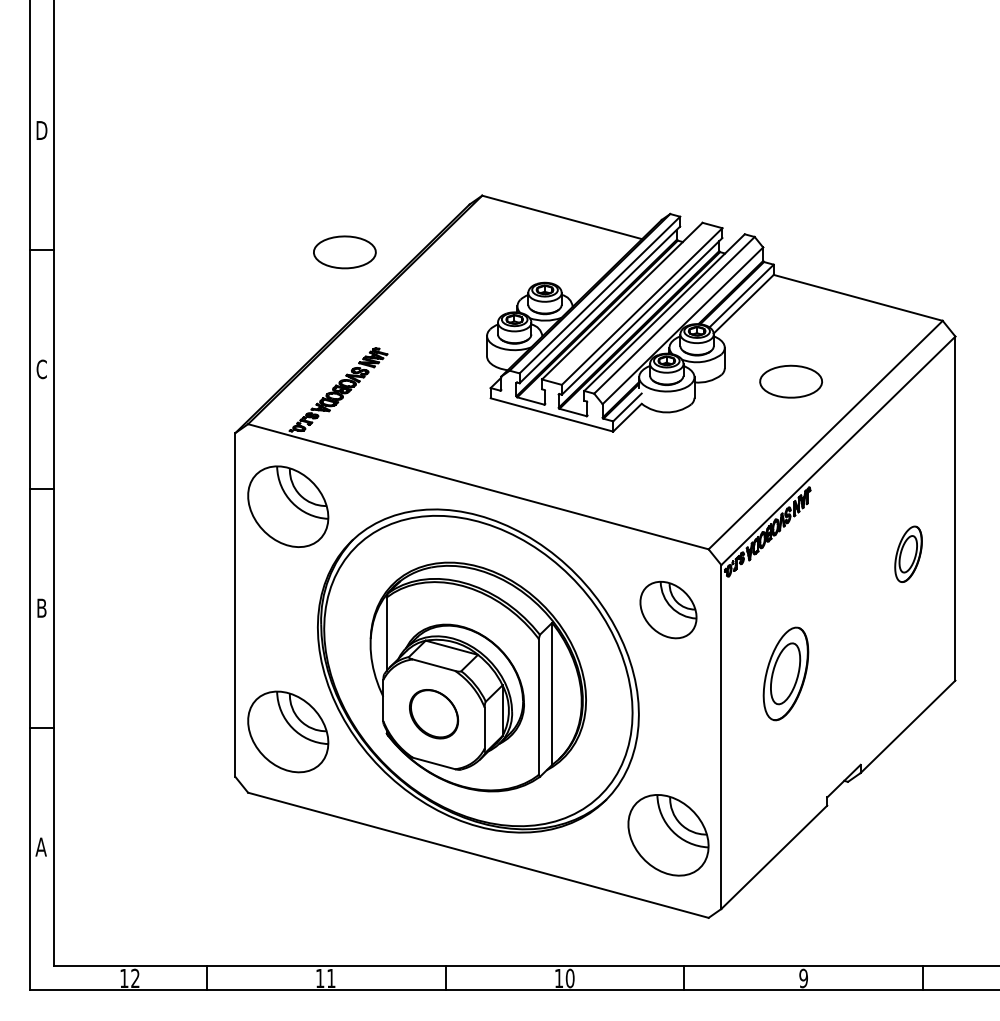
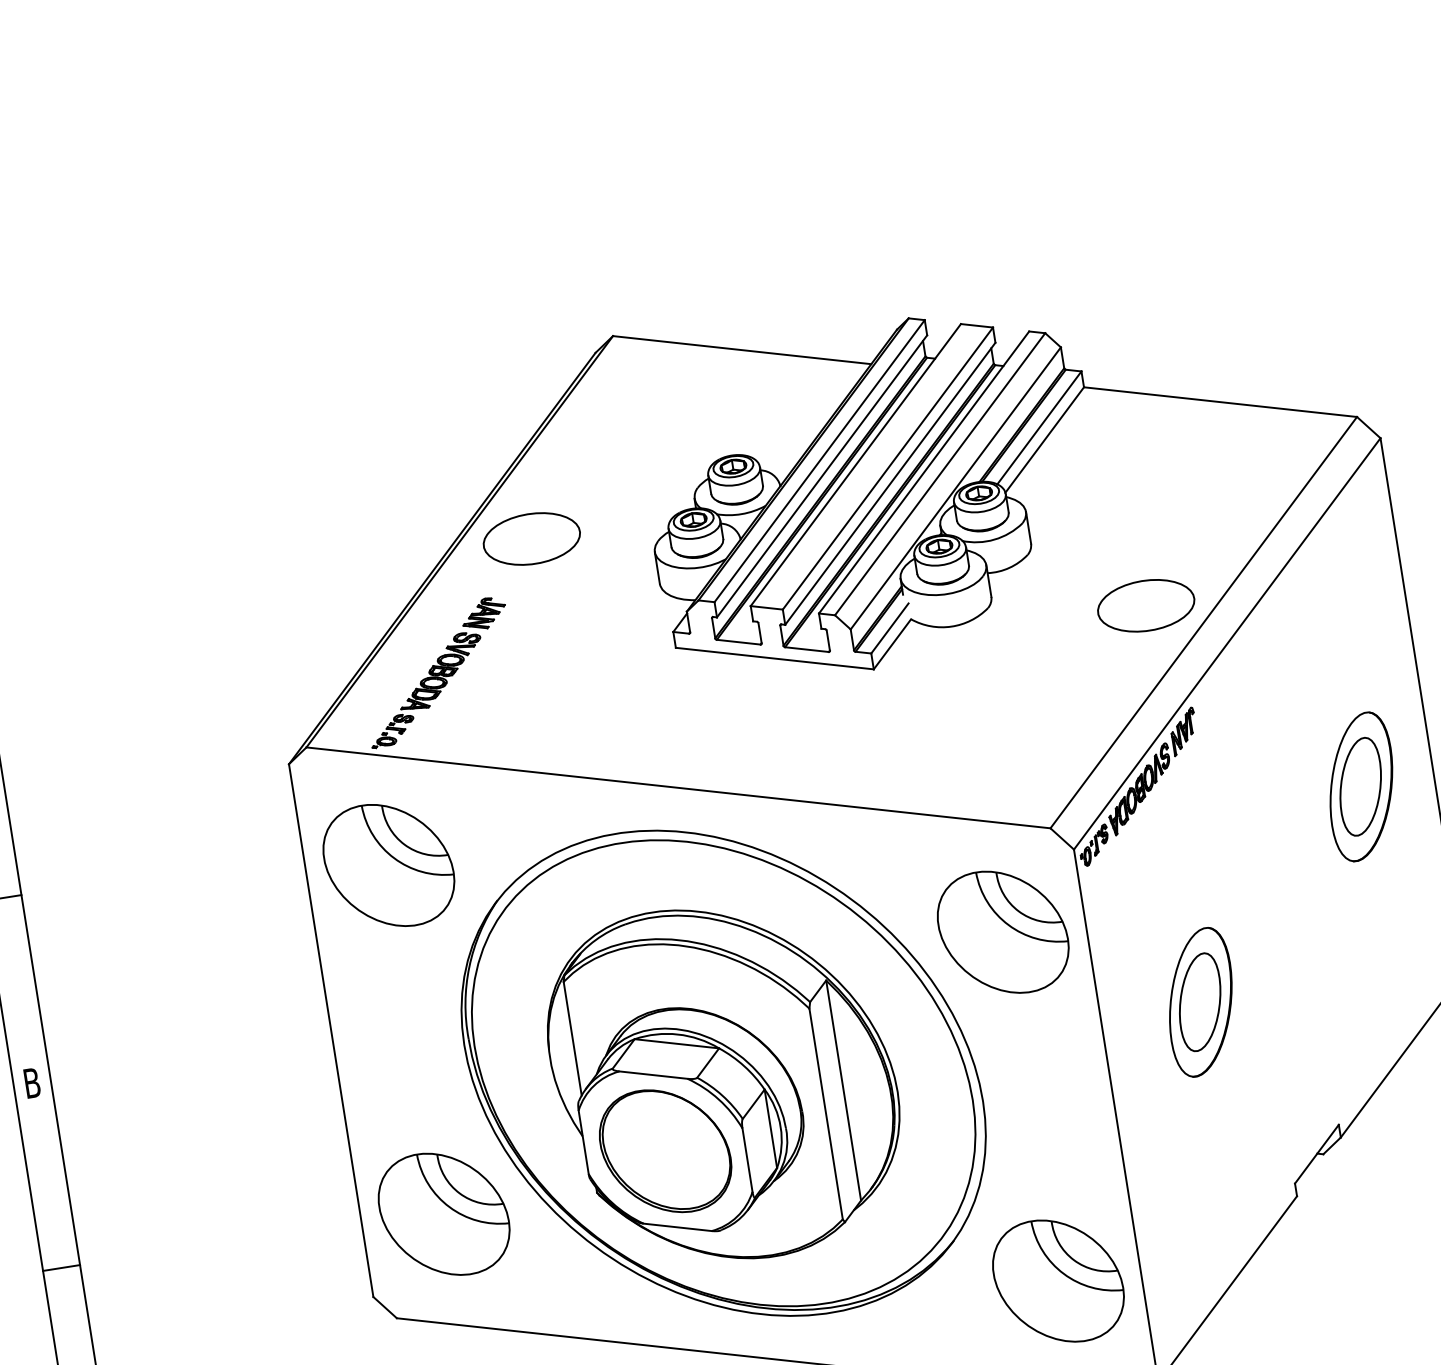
part: (344, 252) -> (531, 539), moved
part: (790, 381) -> (1145, 605), moved
part: (908, 554) -> (1361, 787), size x1.67
part: (668, 609) -> (1003, 931), size x1.43
part: (433, 713) -> (664, 1150), size x1.67

